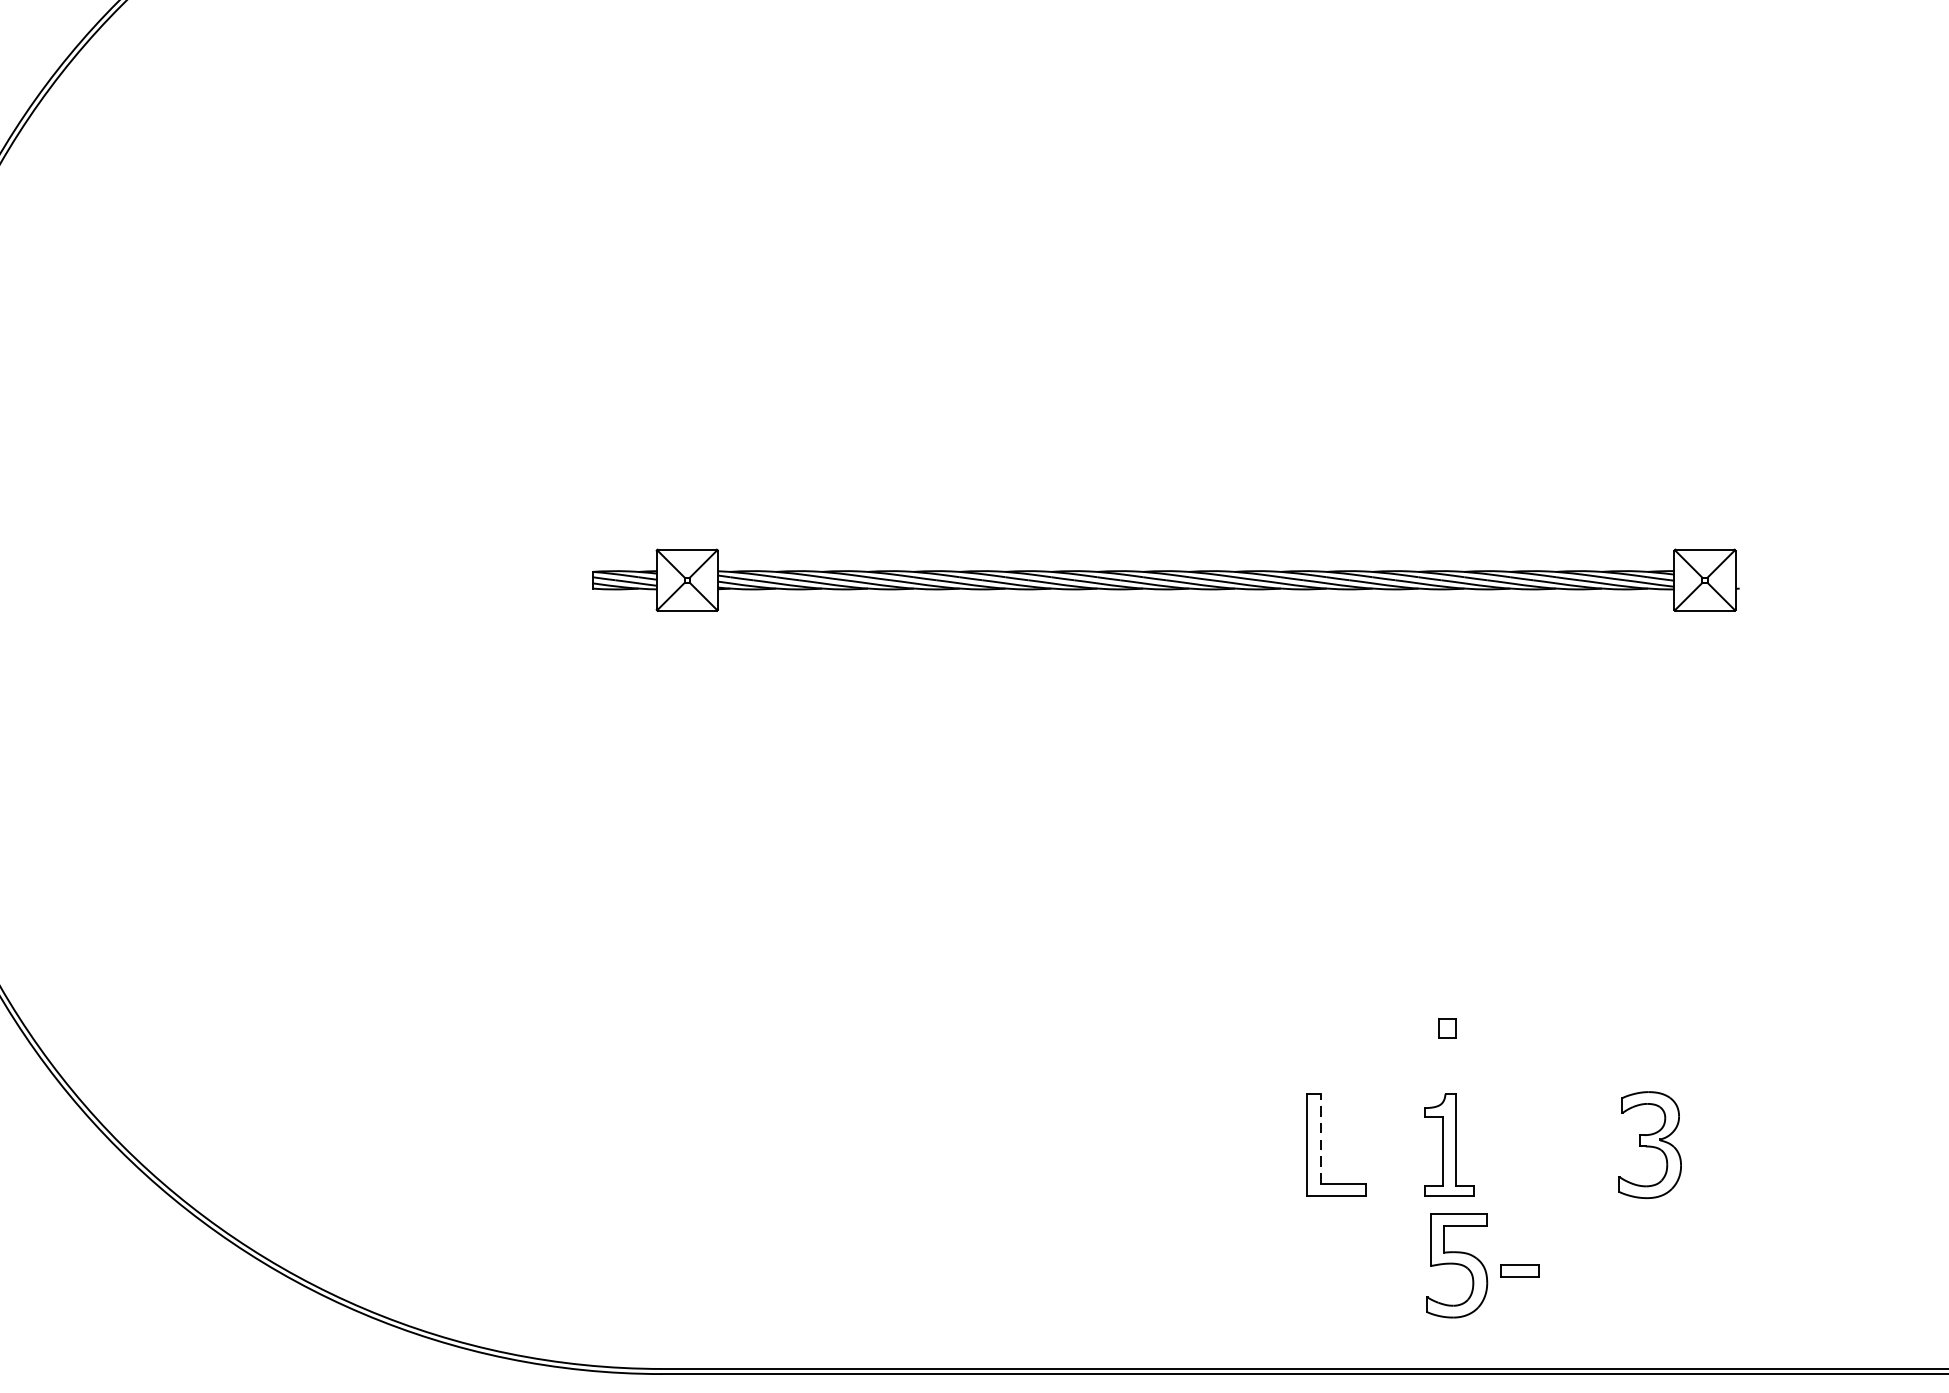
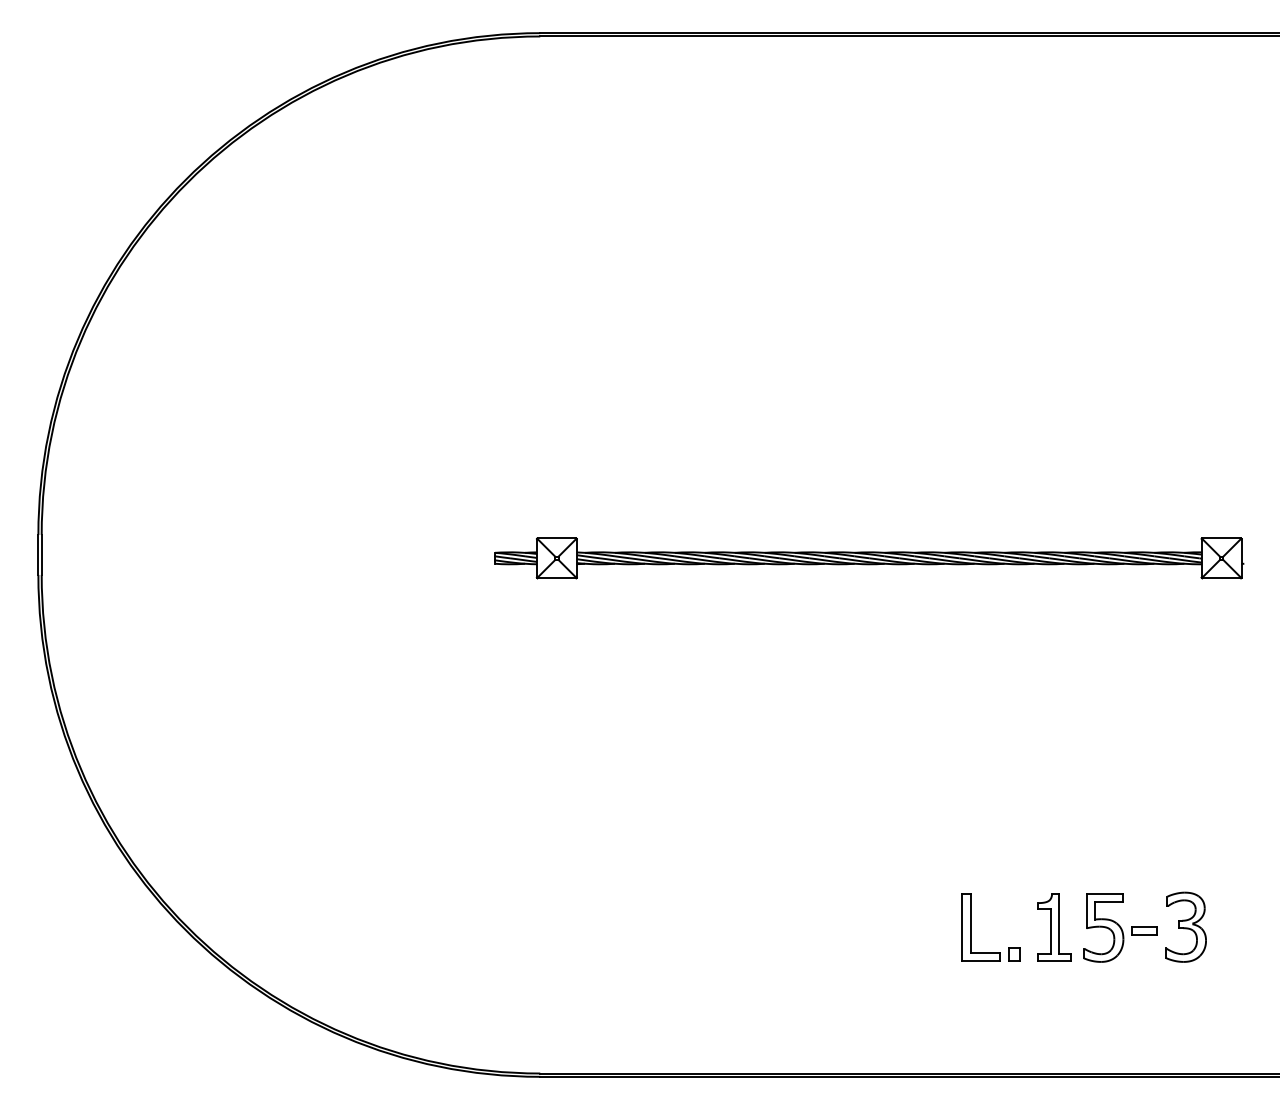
part: (1447, 1029) -> (1014, 954), moved
line: (1320, 1137) -> (970, 922), dashed -> solid
part: (1482, 1264) -> (1120, 927), moved

